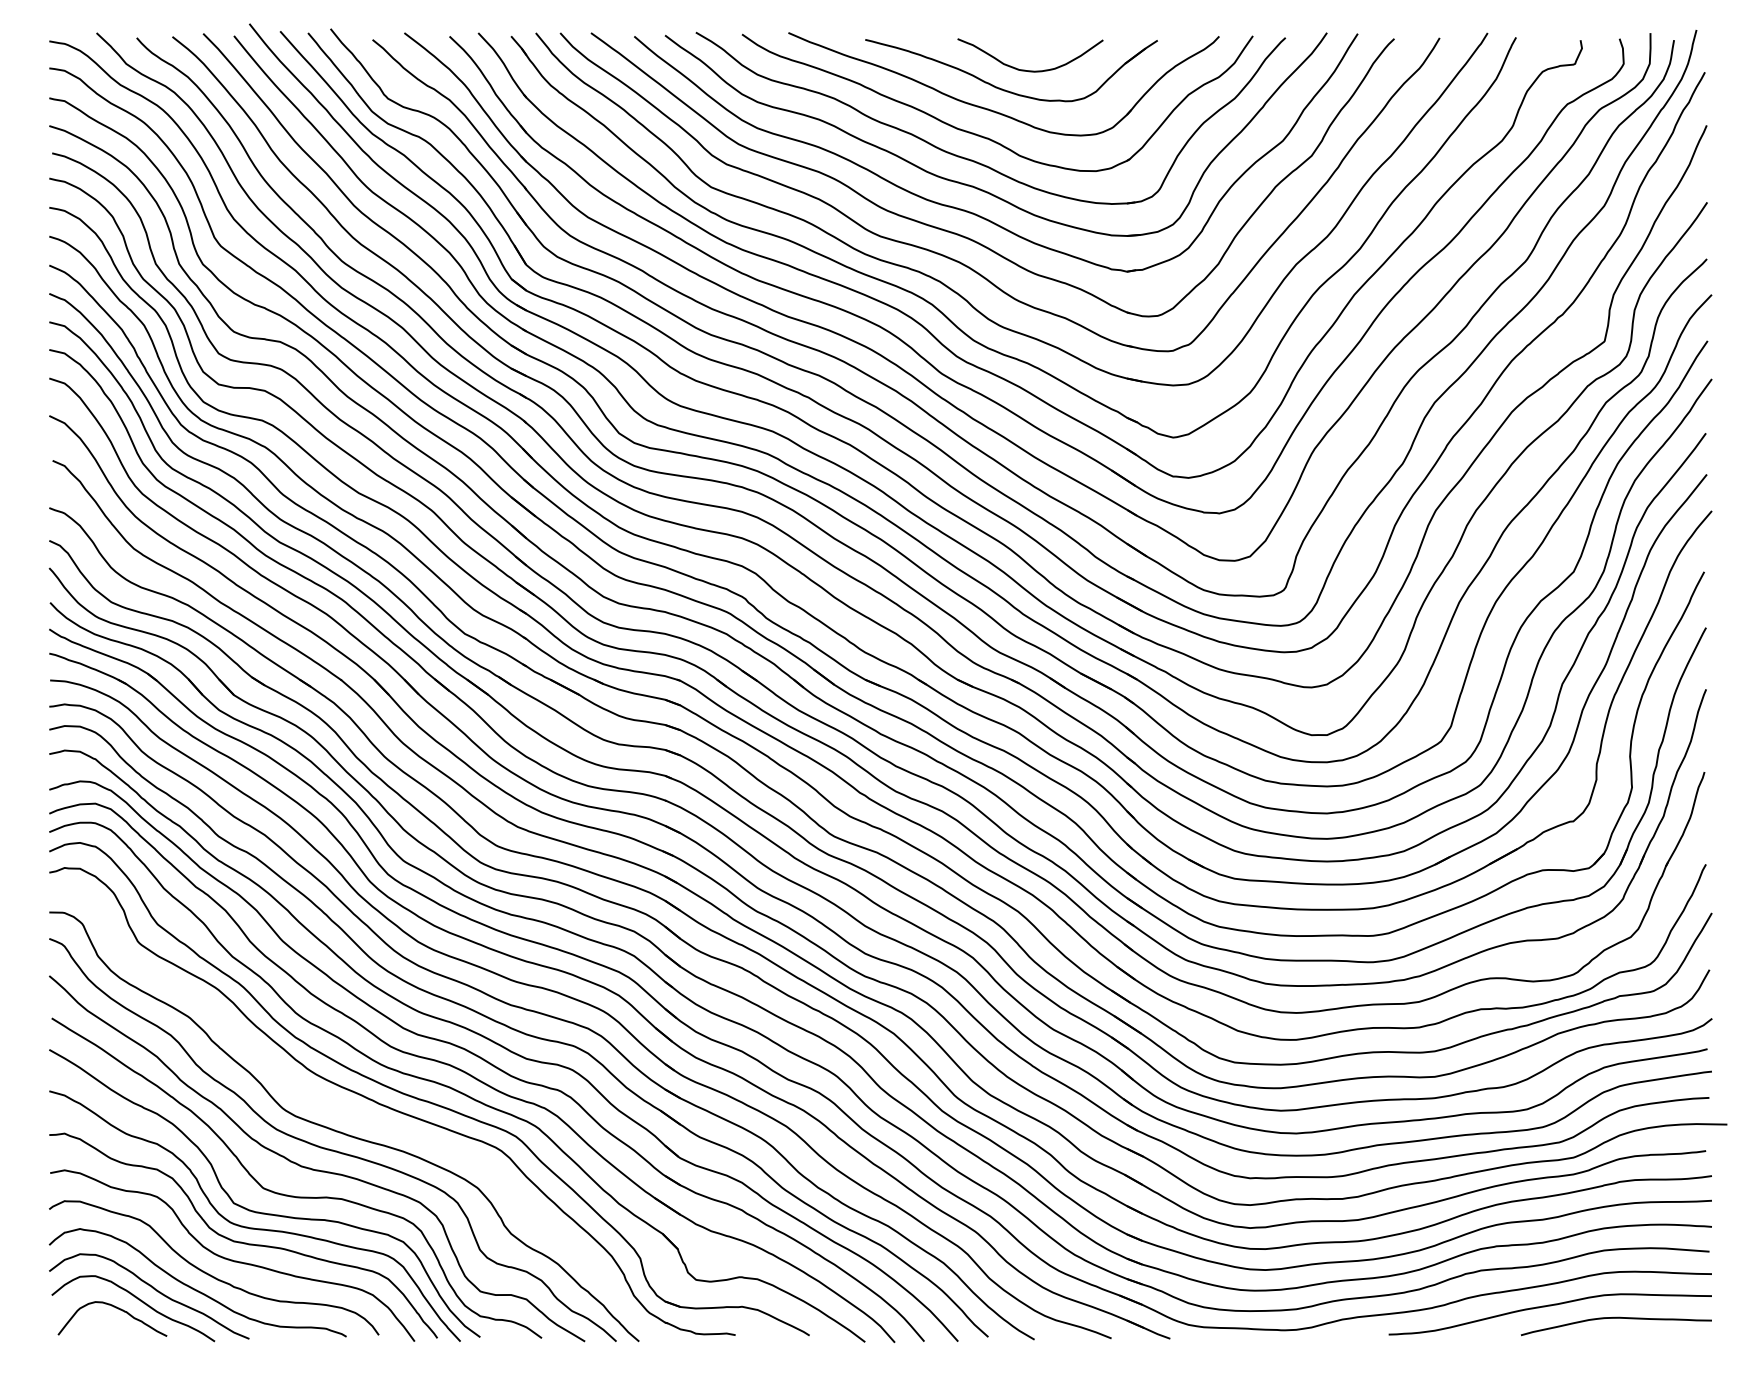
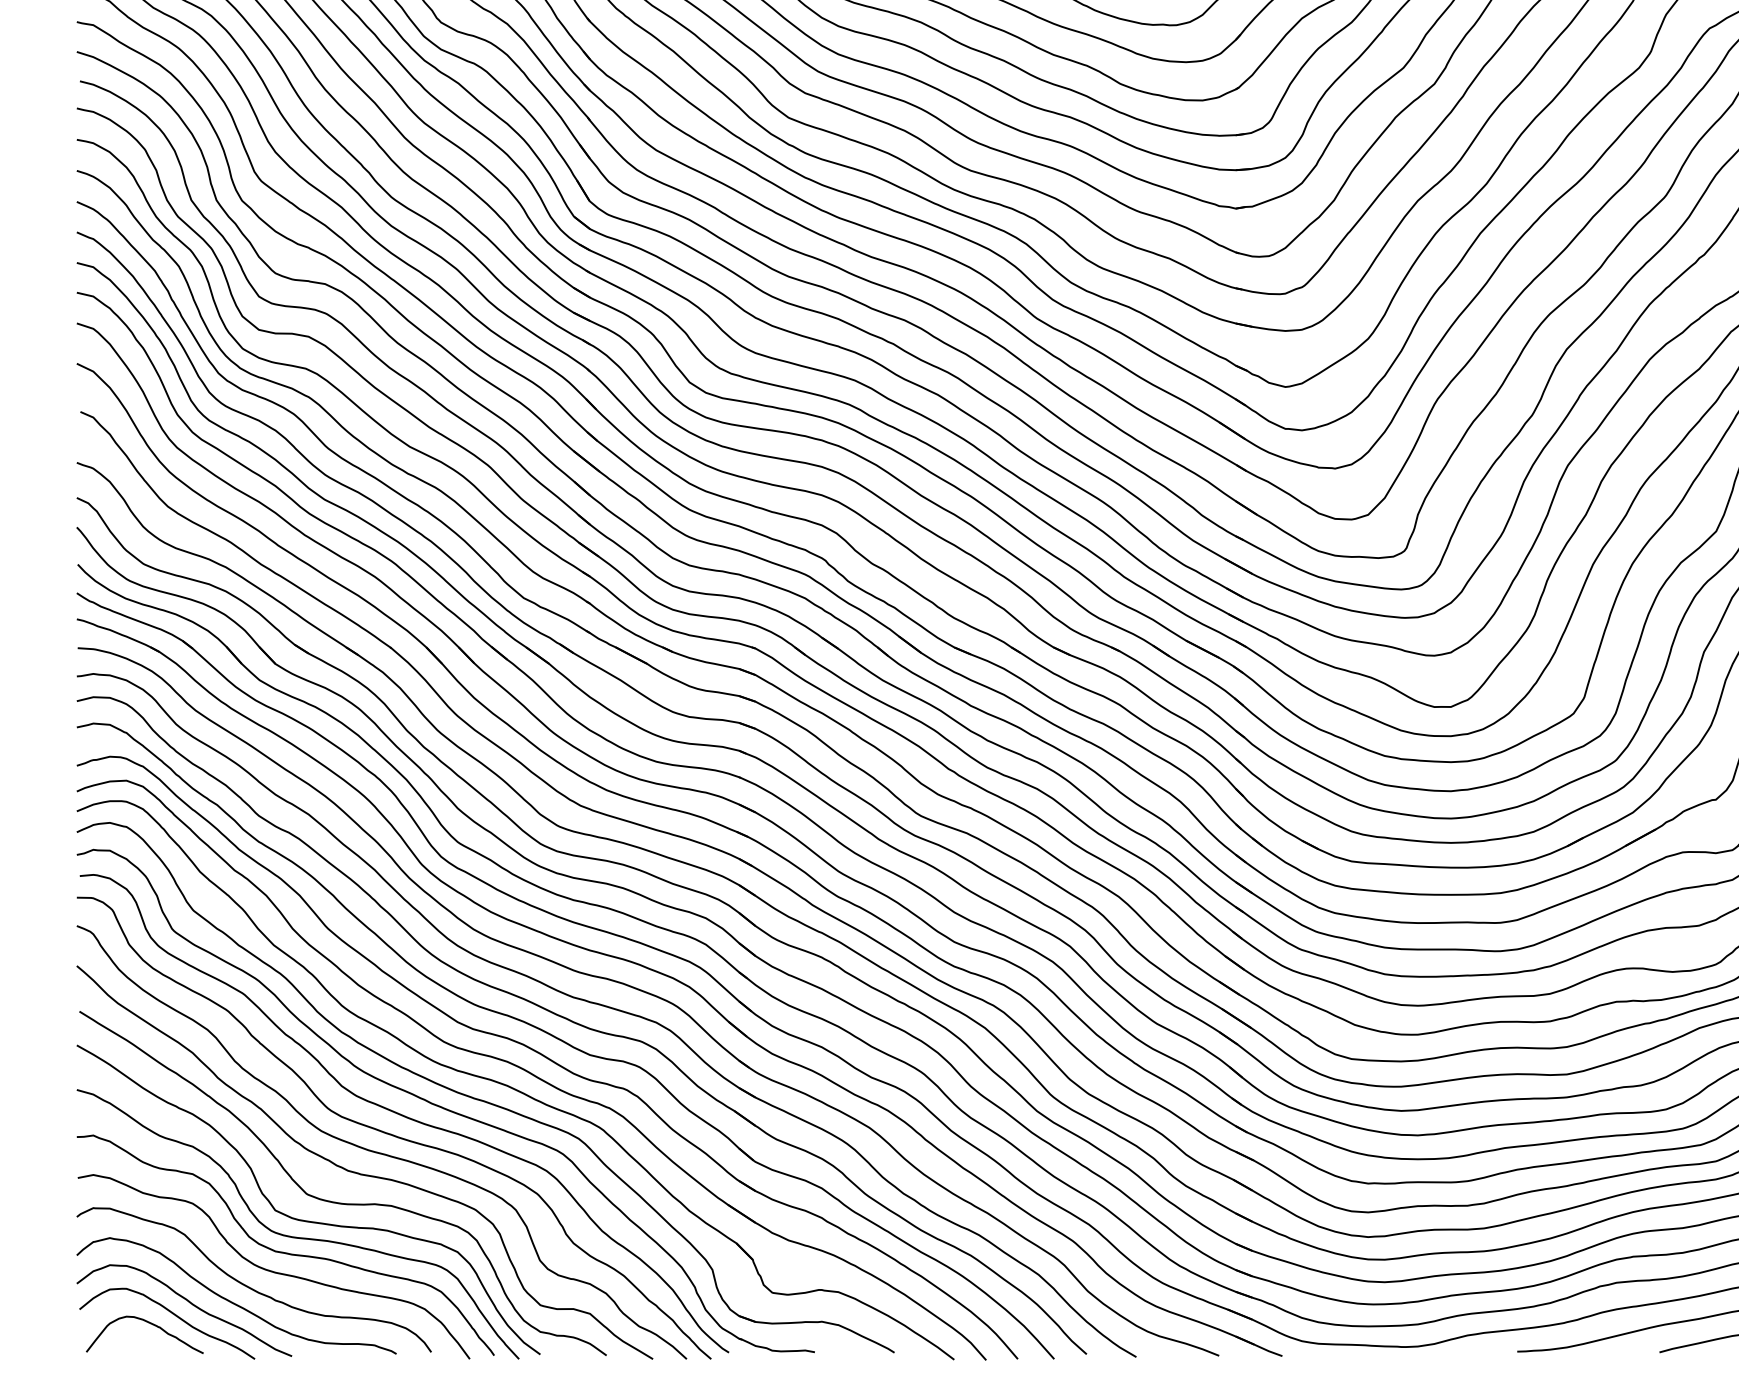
curve: (353, 1114) -> (403, 1114), added

